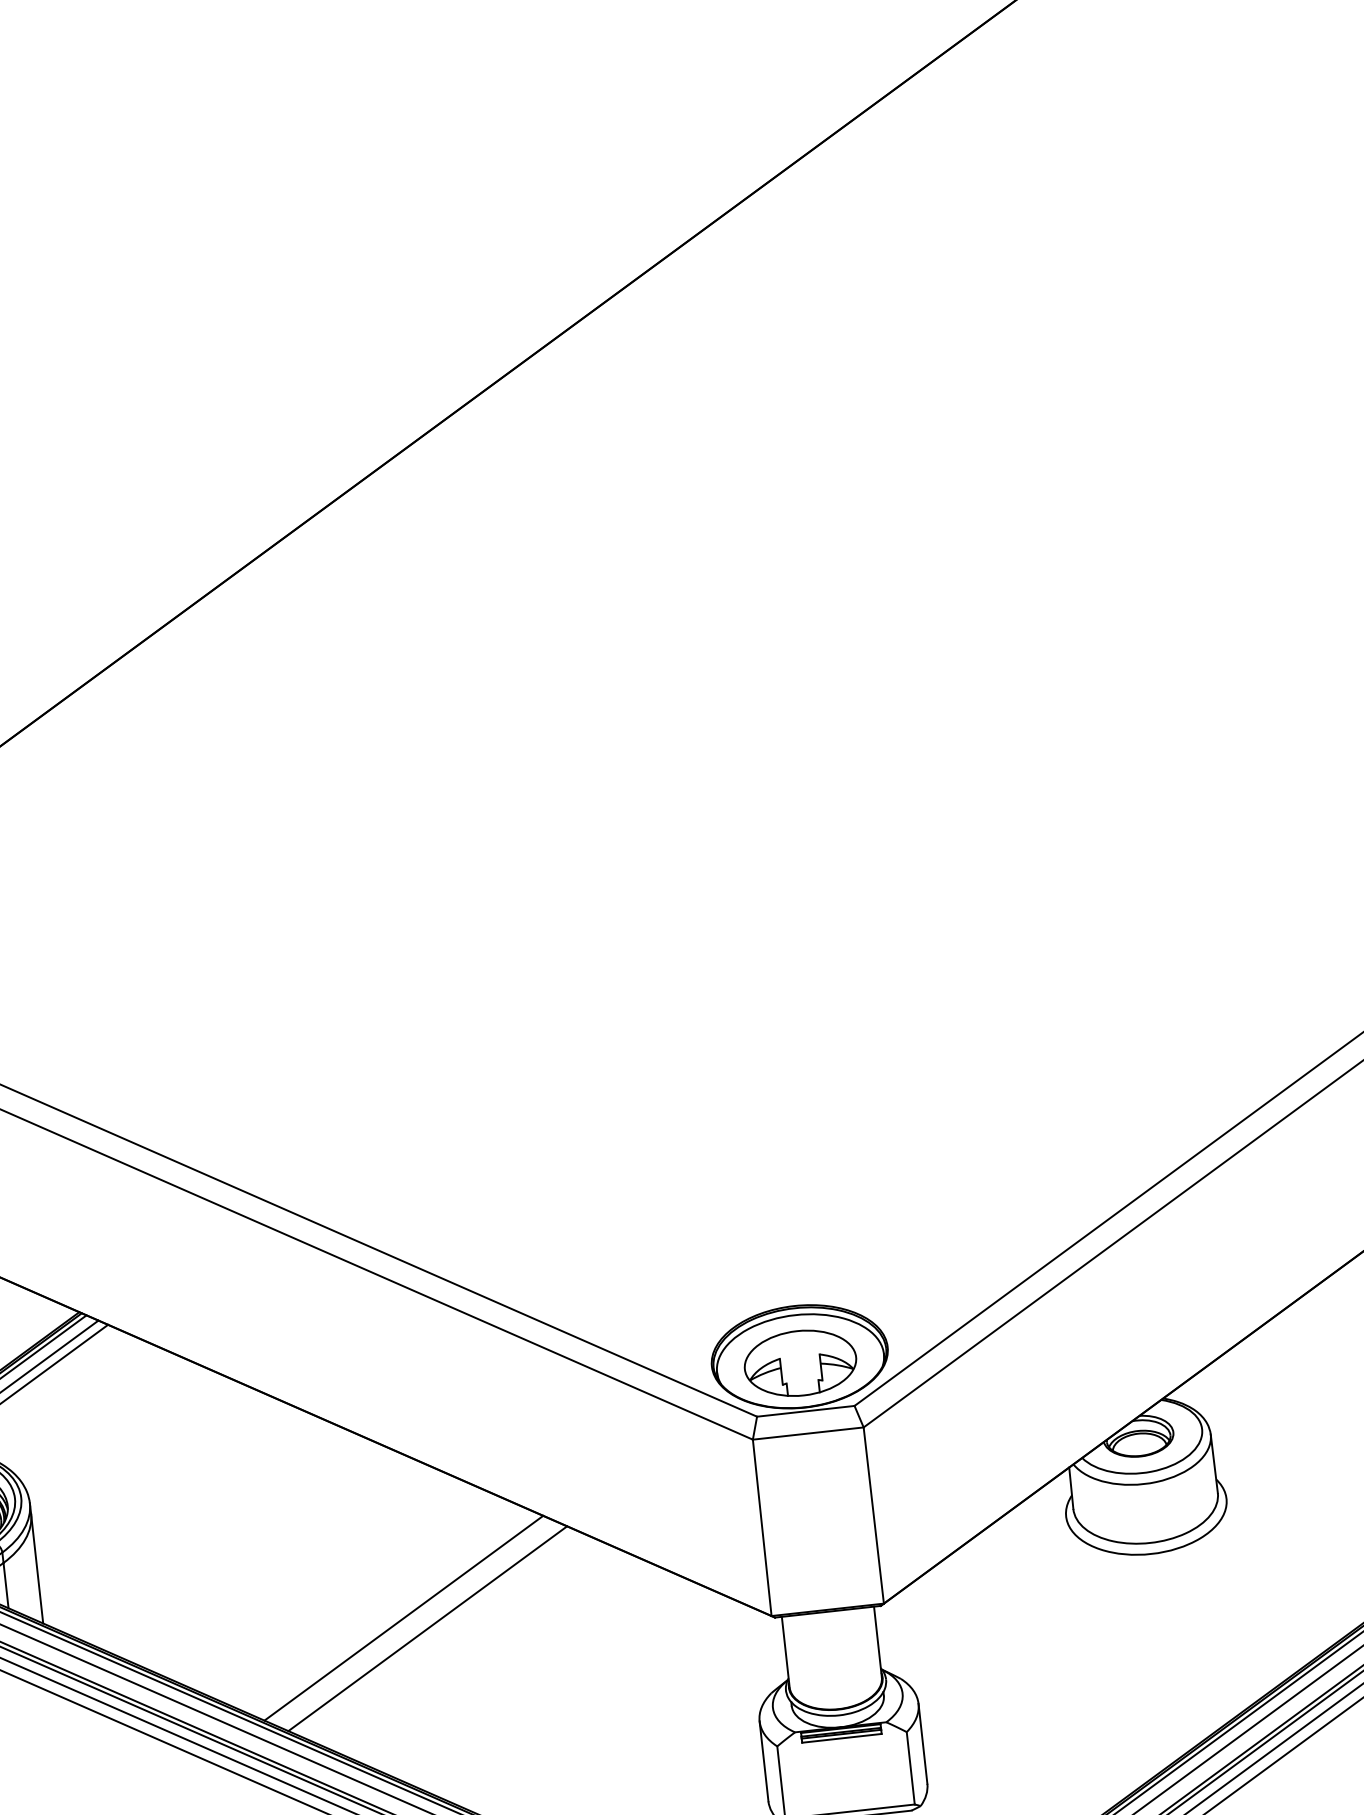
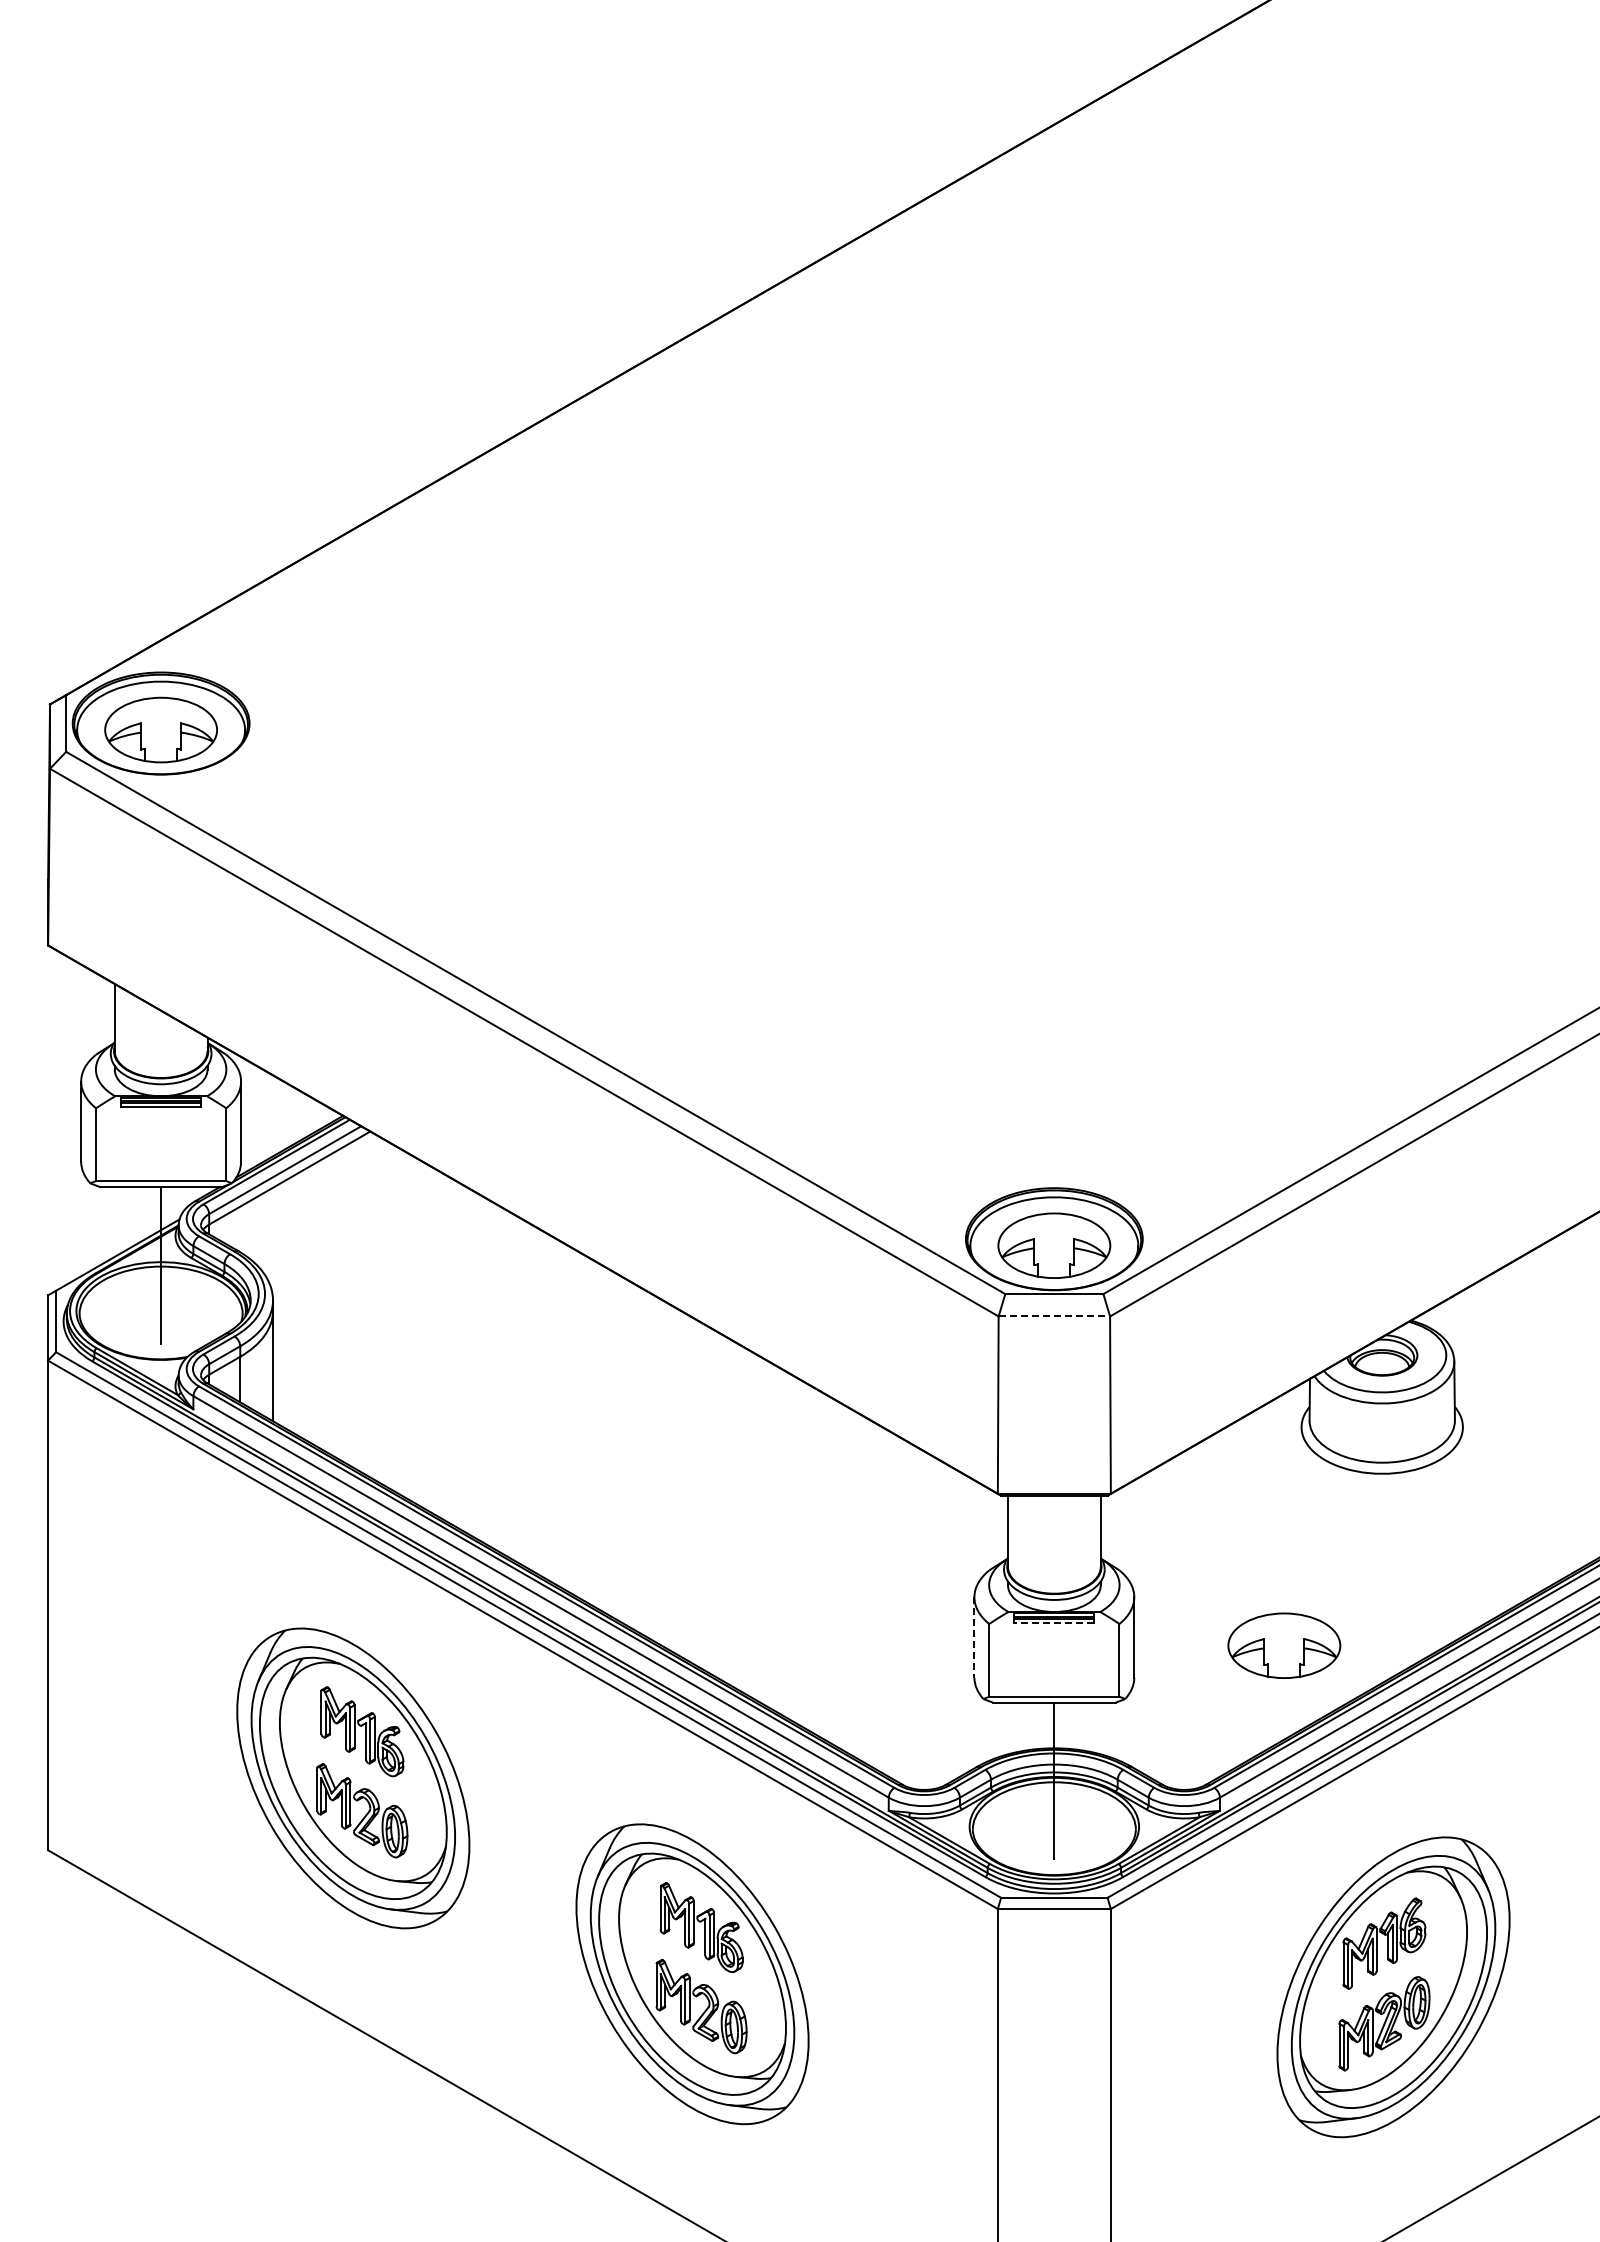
line: (808, 1433) -> (1054, 1316), solid -> dashed
line: (403, 1618) -> (631, 1455), removed
line: (427, 1628) -> (654, 1468), removed
part: (1073, 1735) -> (1284, 1645), added
line: (842, 1738) -> (1054, 1623), solid -> dashed
line: (764, 1761) -> (974, 1637), solid -> dashed

